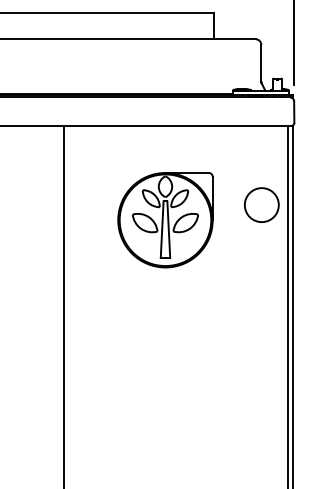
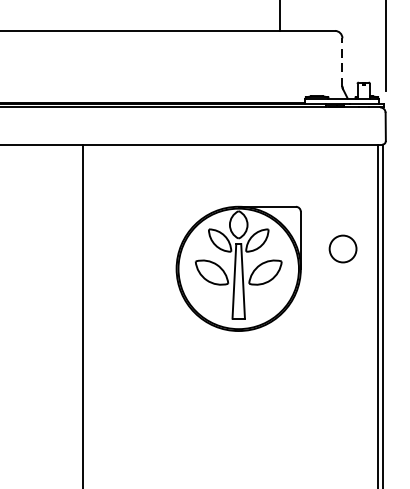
line: (261, 62) -> (342, 61), solid -> dashed
circle: (261, 205) -> (342, 249), size x0.6
part: (165, 220) -> (238, 269), moved

